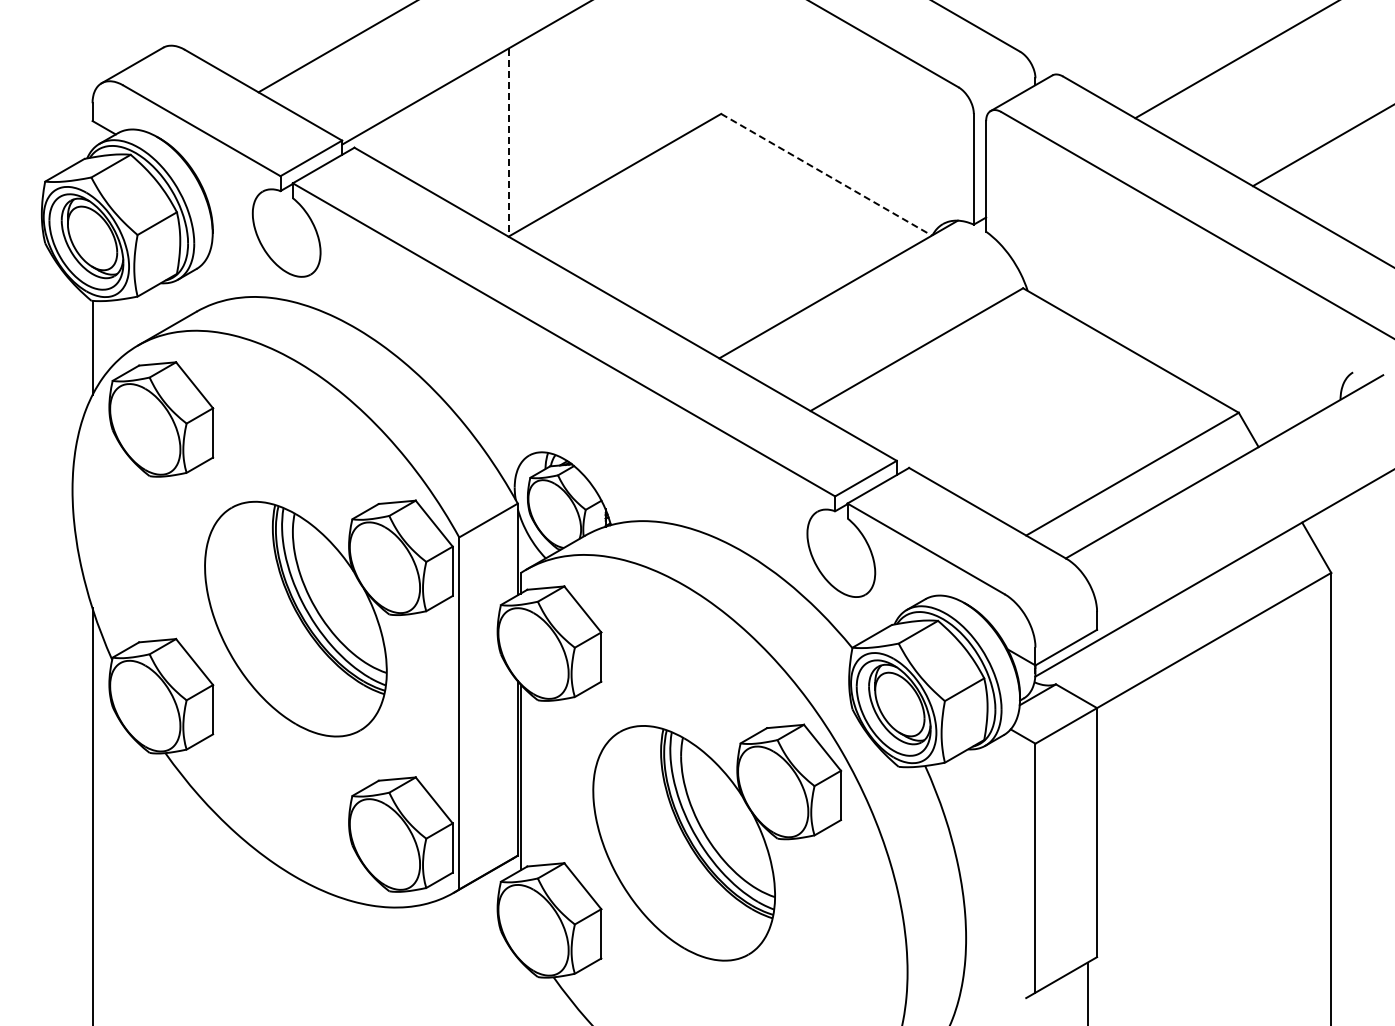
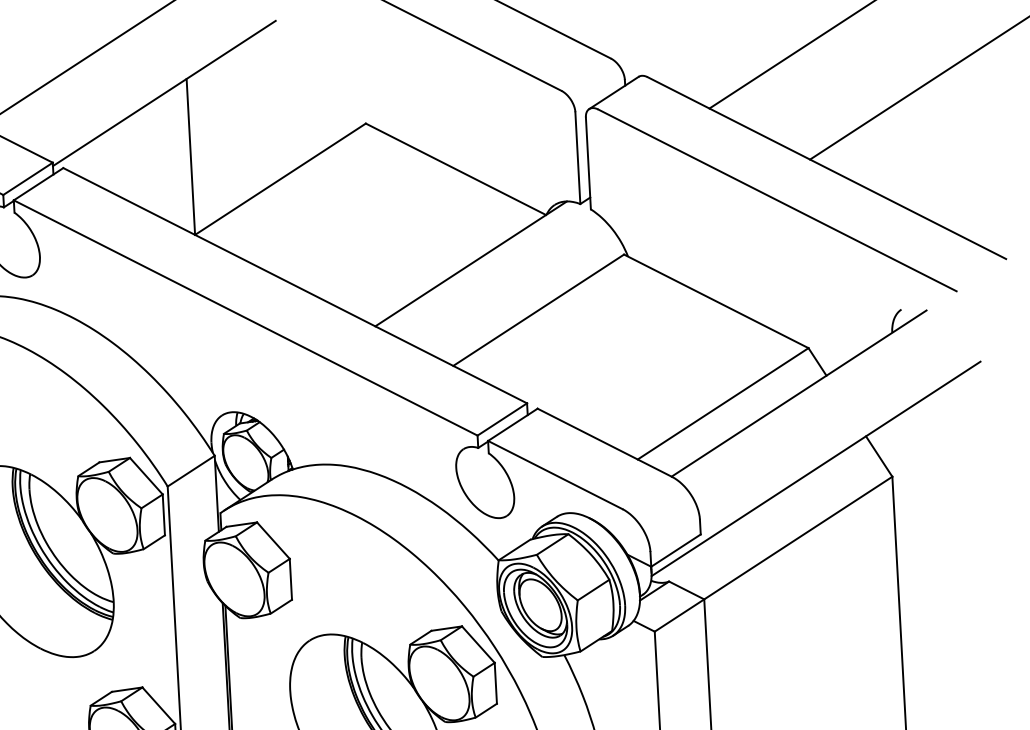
line: (508, 143) -> (190, 157), dashed -> solid
line: (826, 174) -> (455, 169), dashed -> solid

